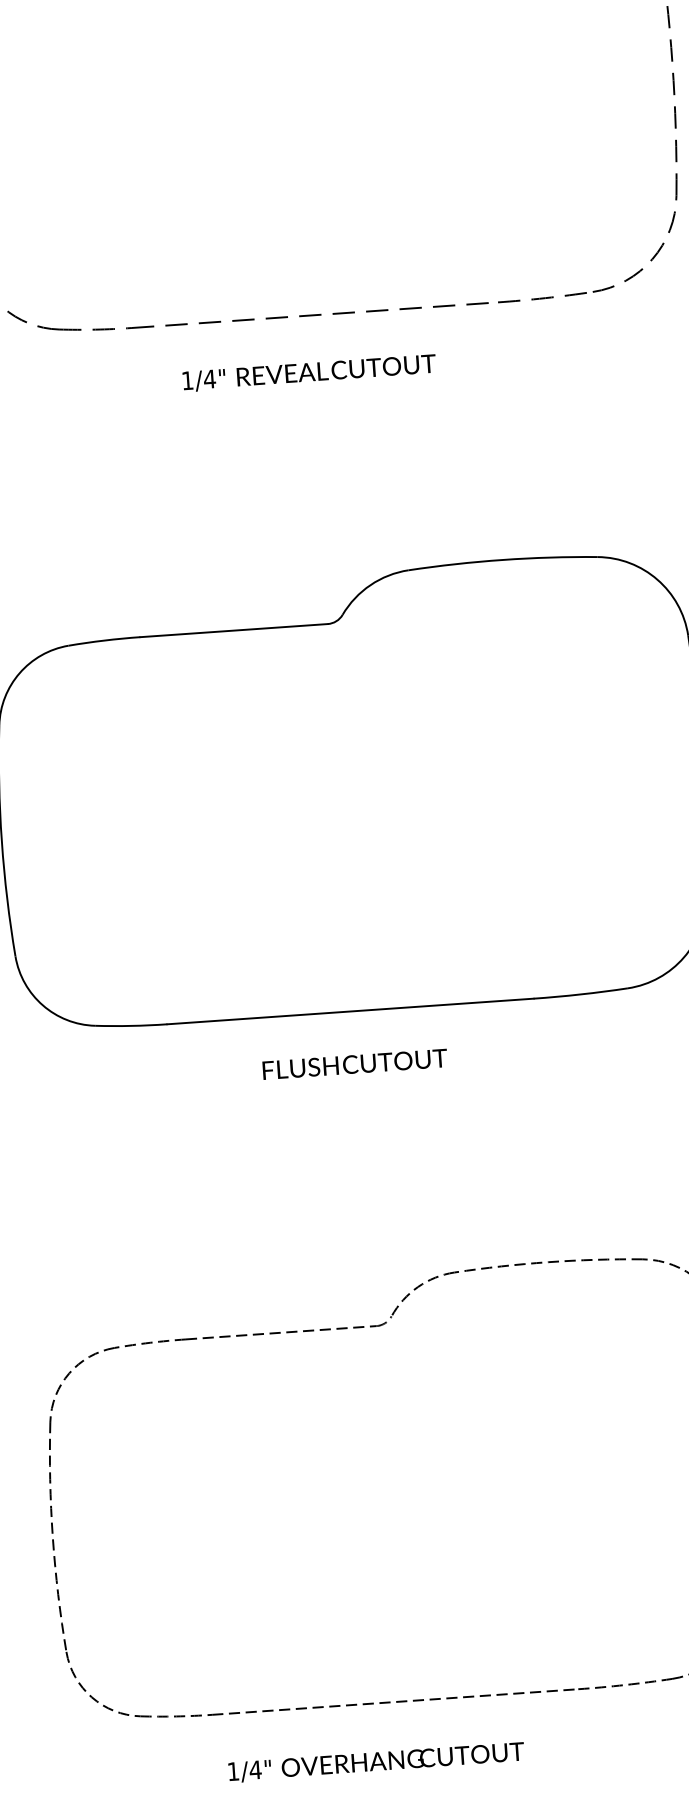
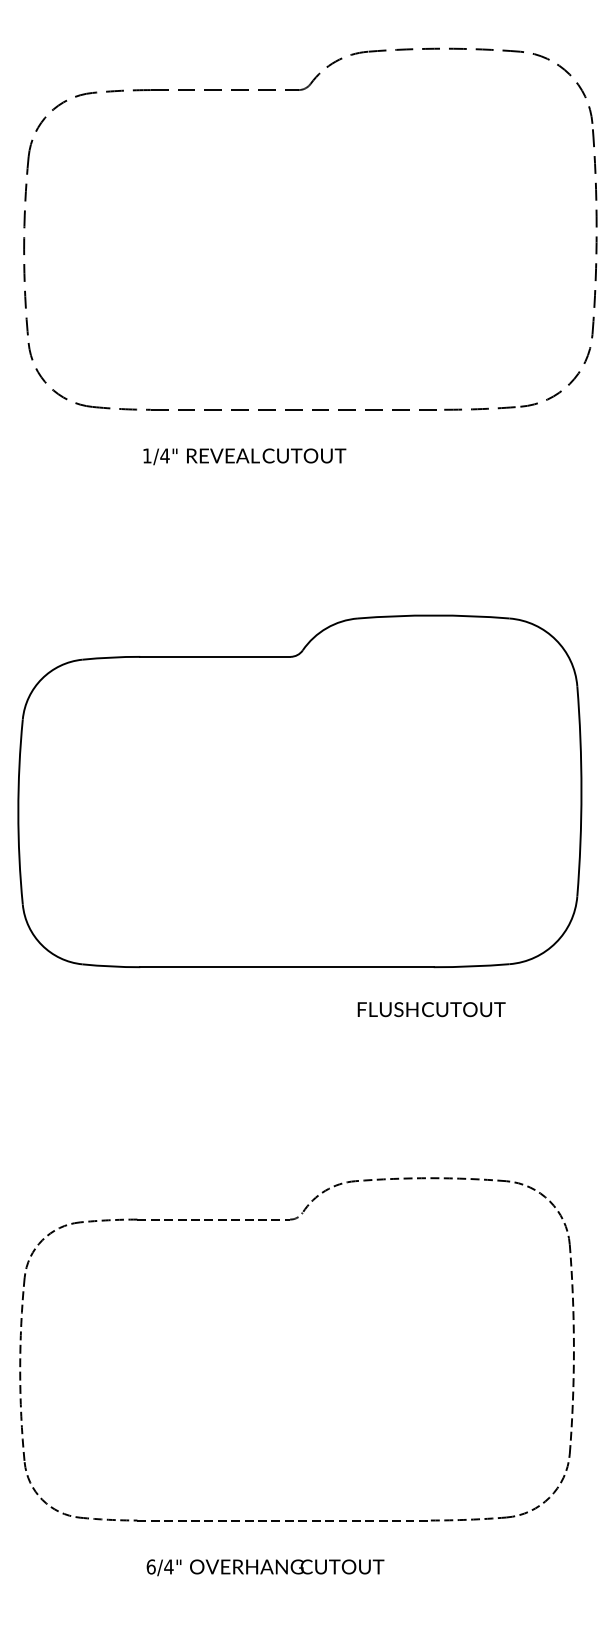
text: (309, 372) -> (244, 456), moved
text: (354, 1064) -> (431, 1009), moved
text: (232, 1771) -> (150, 1566), 1/4" -> 6/4"

